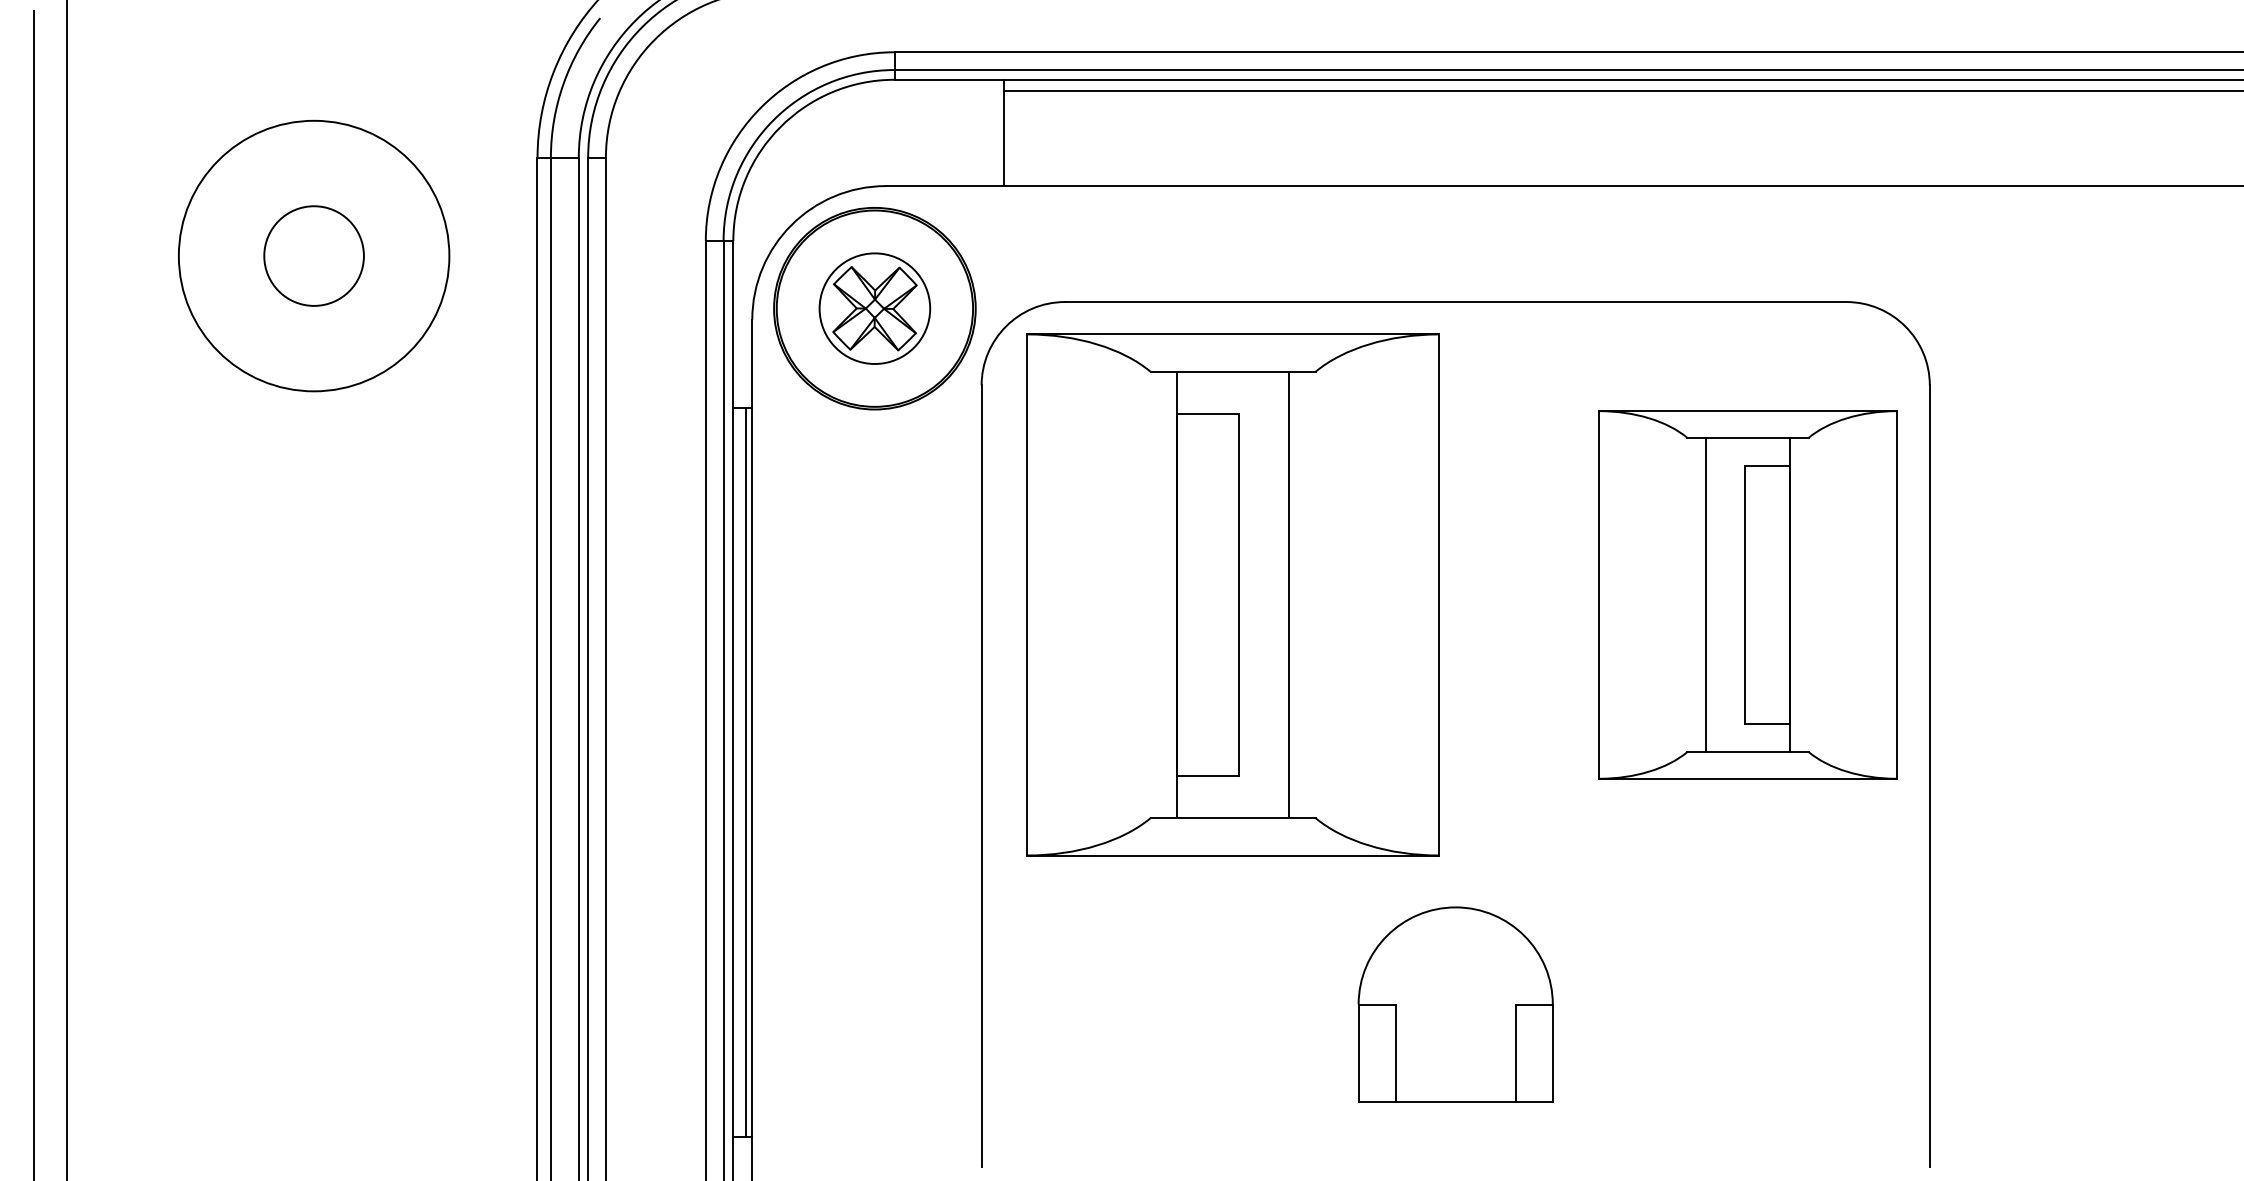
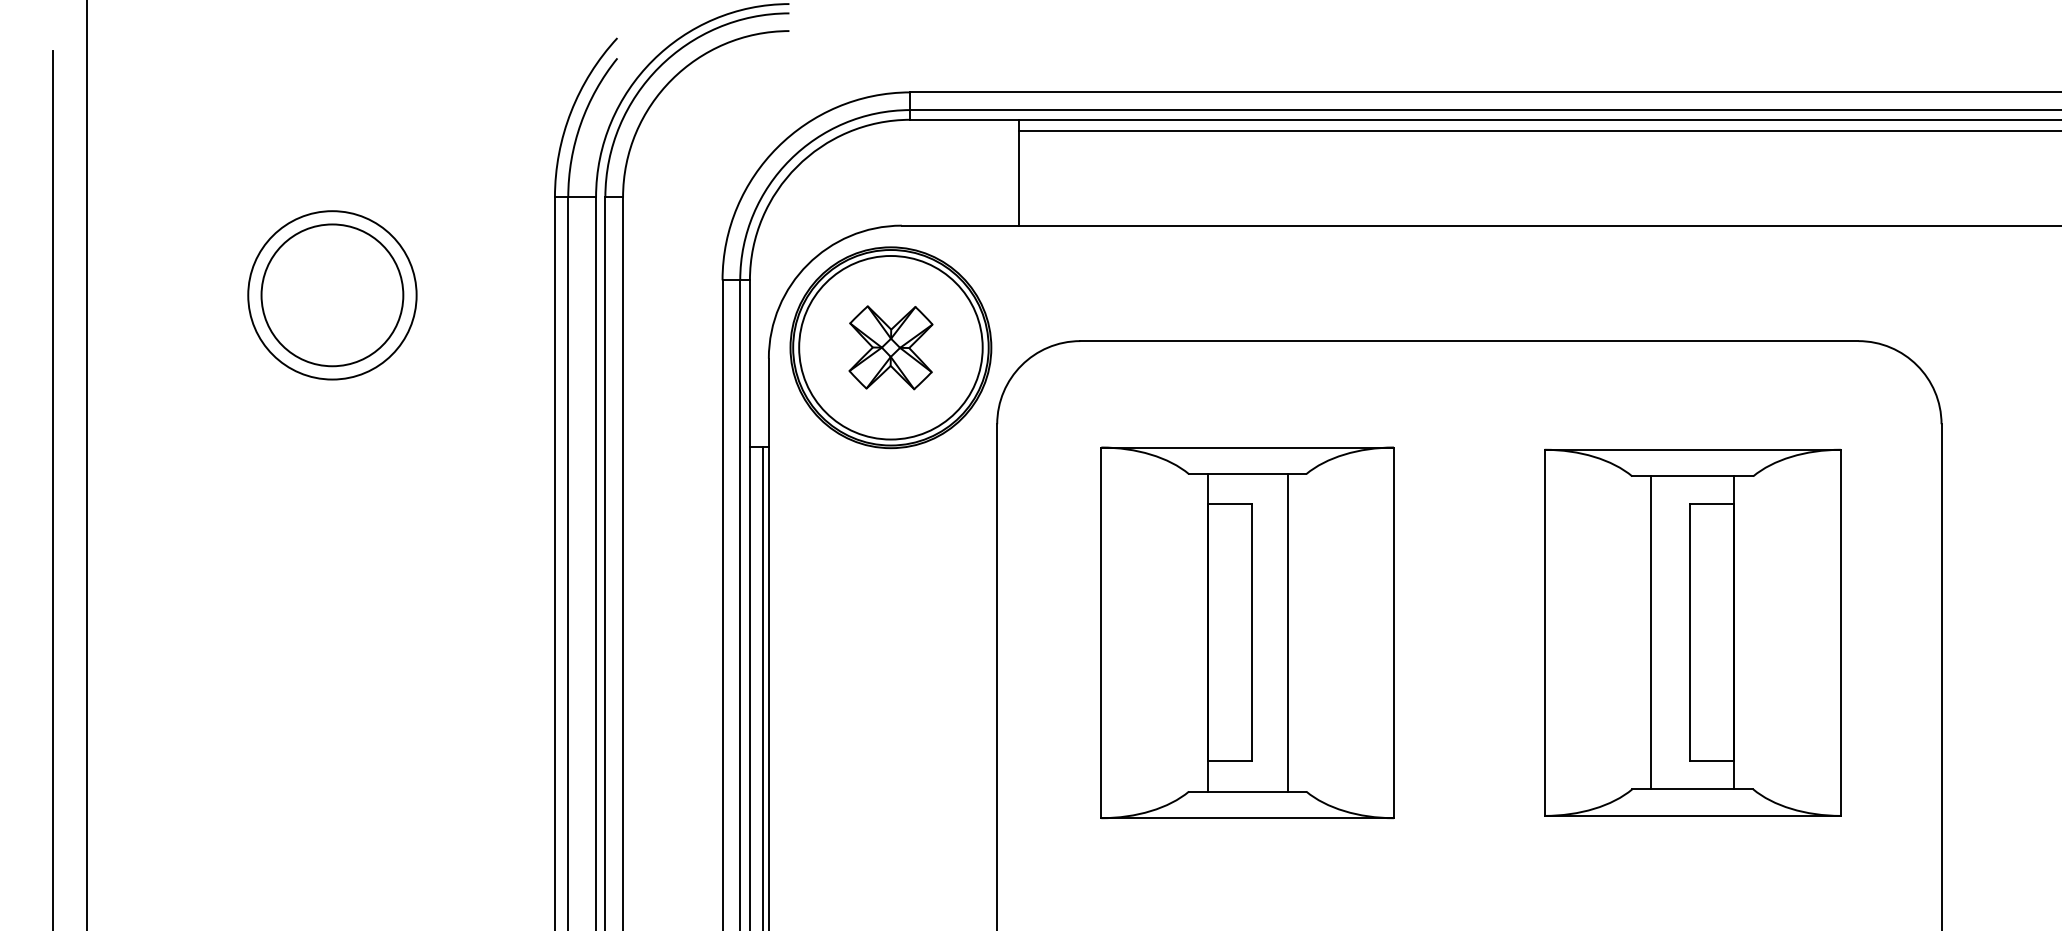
circle: (313, 255) -> (331, 294), size x0.62
circle: (313, 255) -> (331, 294), size x1.43
circle: (874, 308) -> (890, 347), size x1.67
part: (1232, 594) -> (1247, 632), size x0.71
part: (1747, 594) -> (1692, 632), moved

